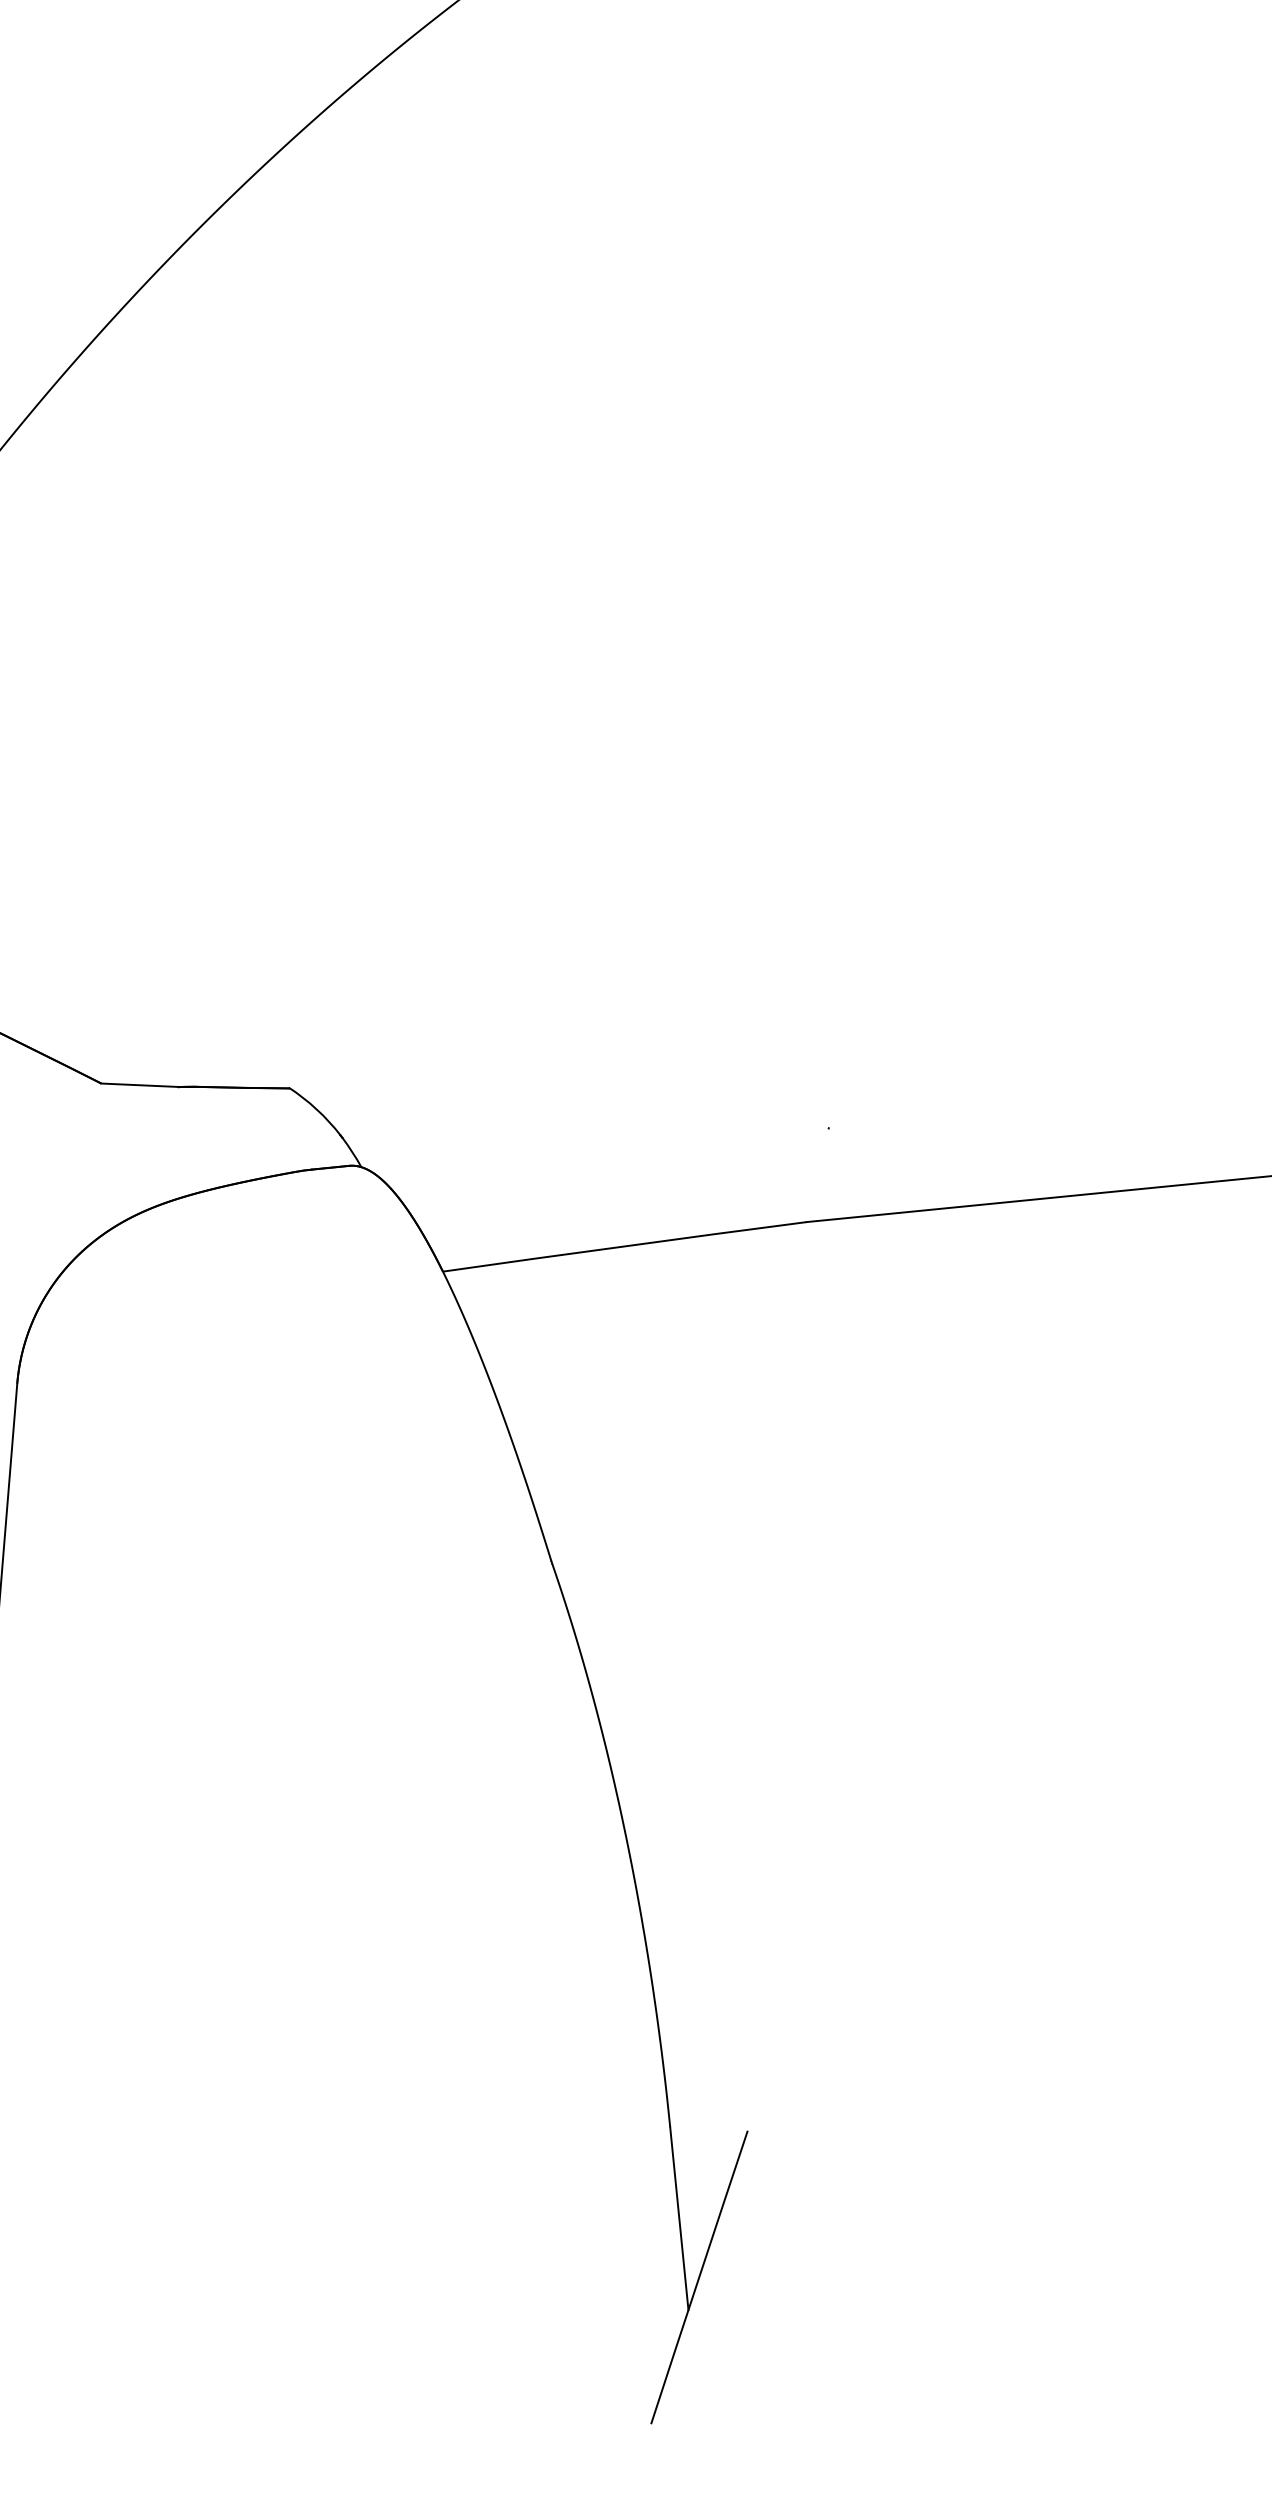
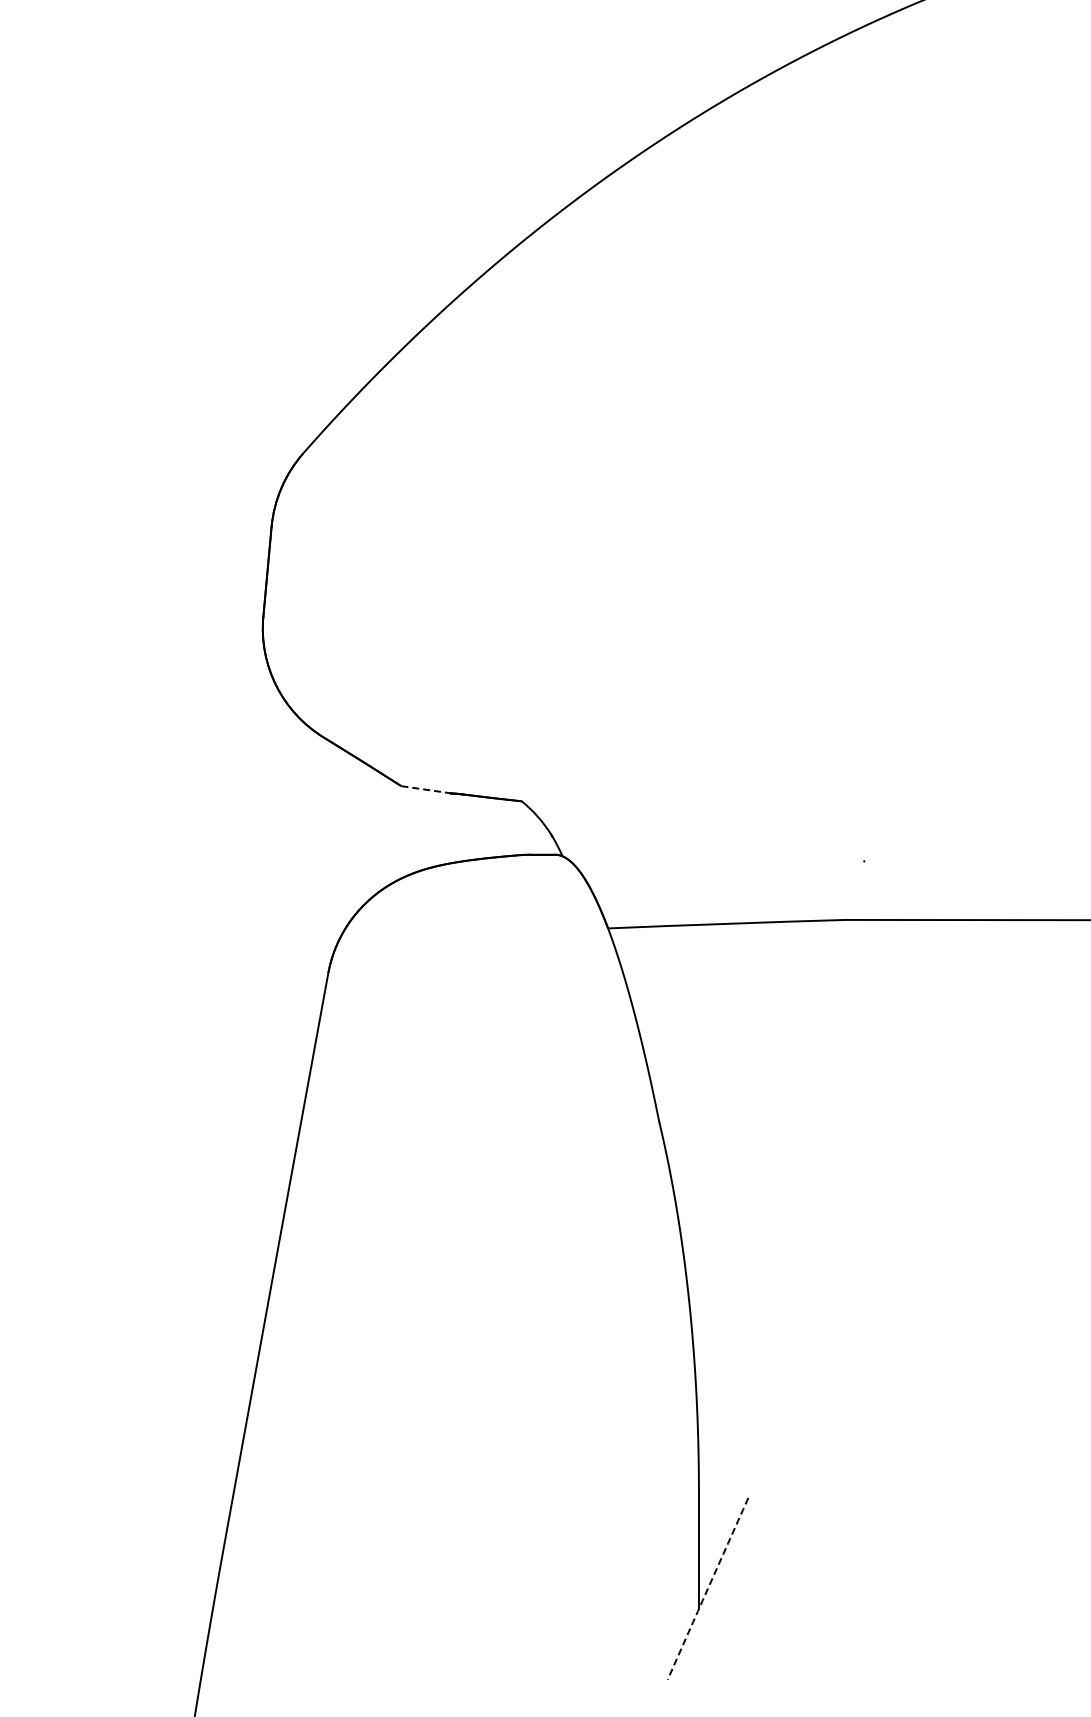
line: (140, 1084) -> (426, 789), solid -> dashed
arc: (698, 2276) -> (707, 1588), solid -> dashed

